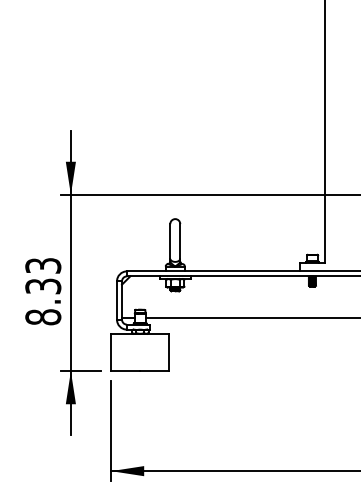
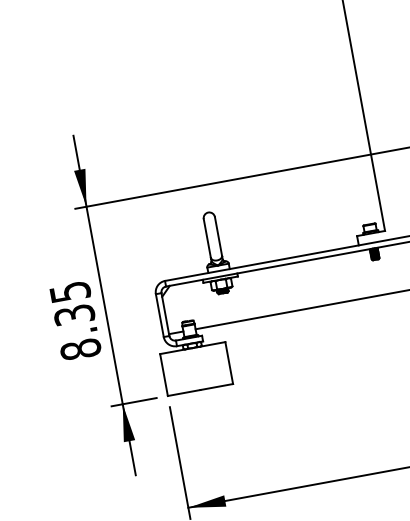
text: (42, 265) -> (69, 291), 8.33 -> 8.35

